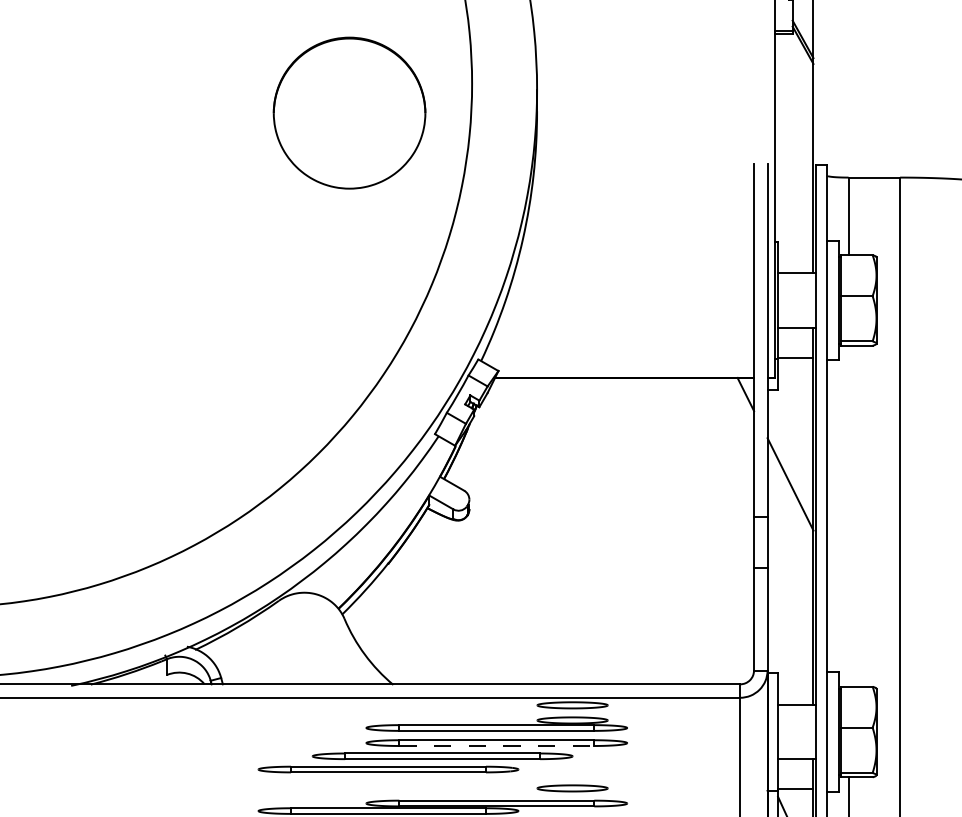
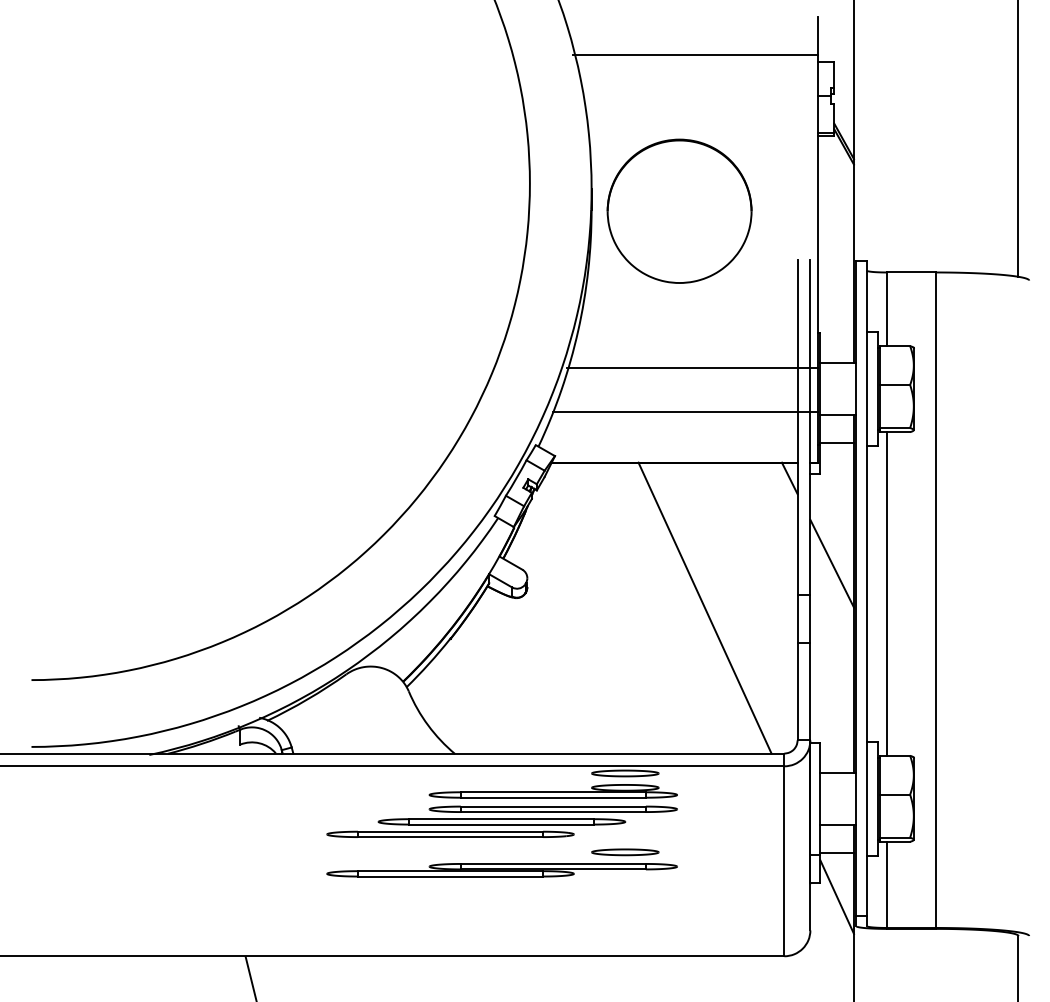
part: (349, 112) -> (679, 210), moved
line: (643, 277) -> (692, 367), added
line: (635, 325) -> (685, 412), added
line: (848, 515) -> (887, 593), added
line: (656, 530) -> (704, 607), added
line: (496, 746) -> (553, 812), dashed -> solid

